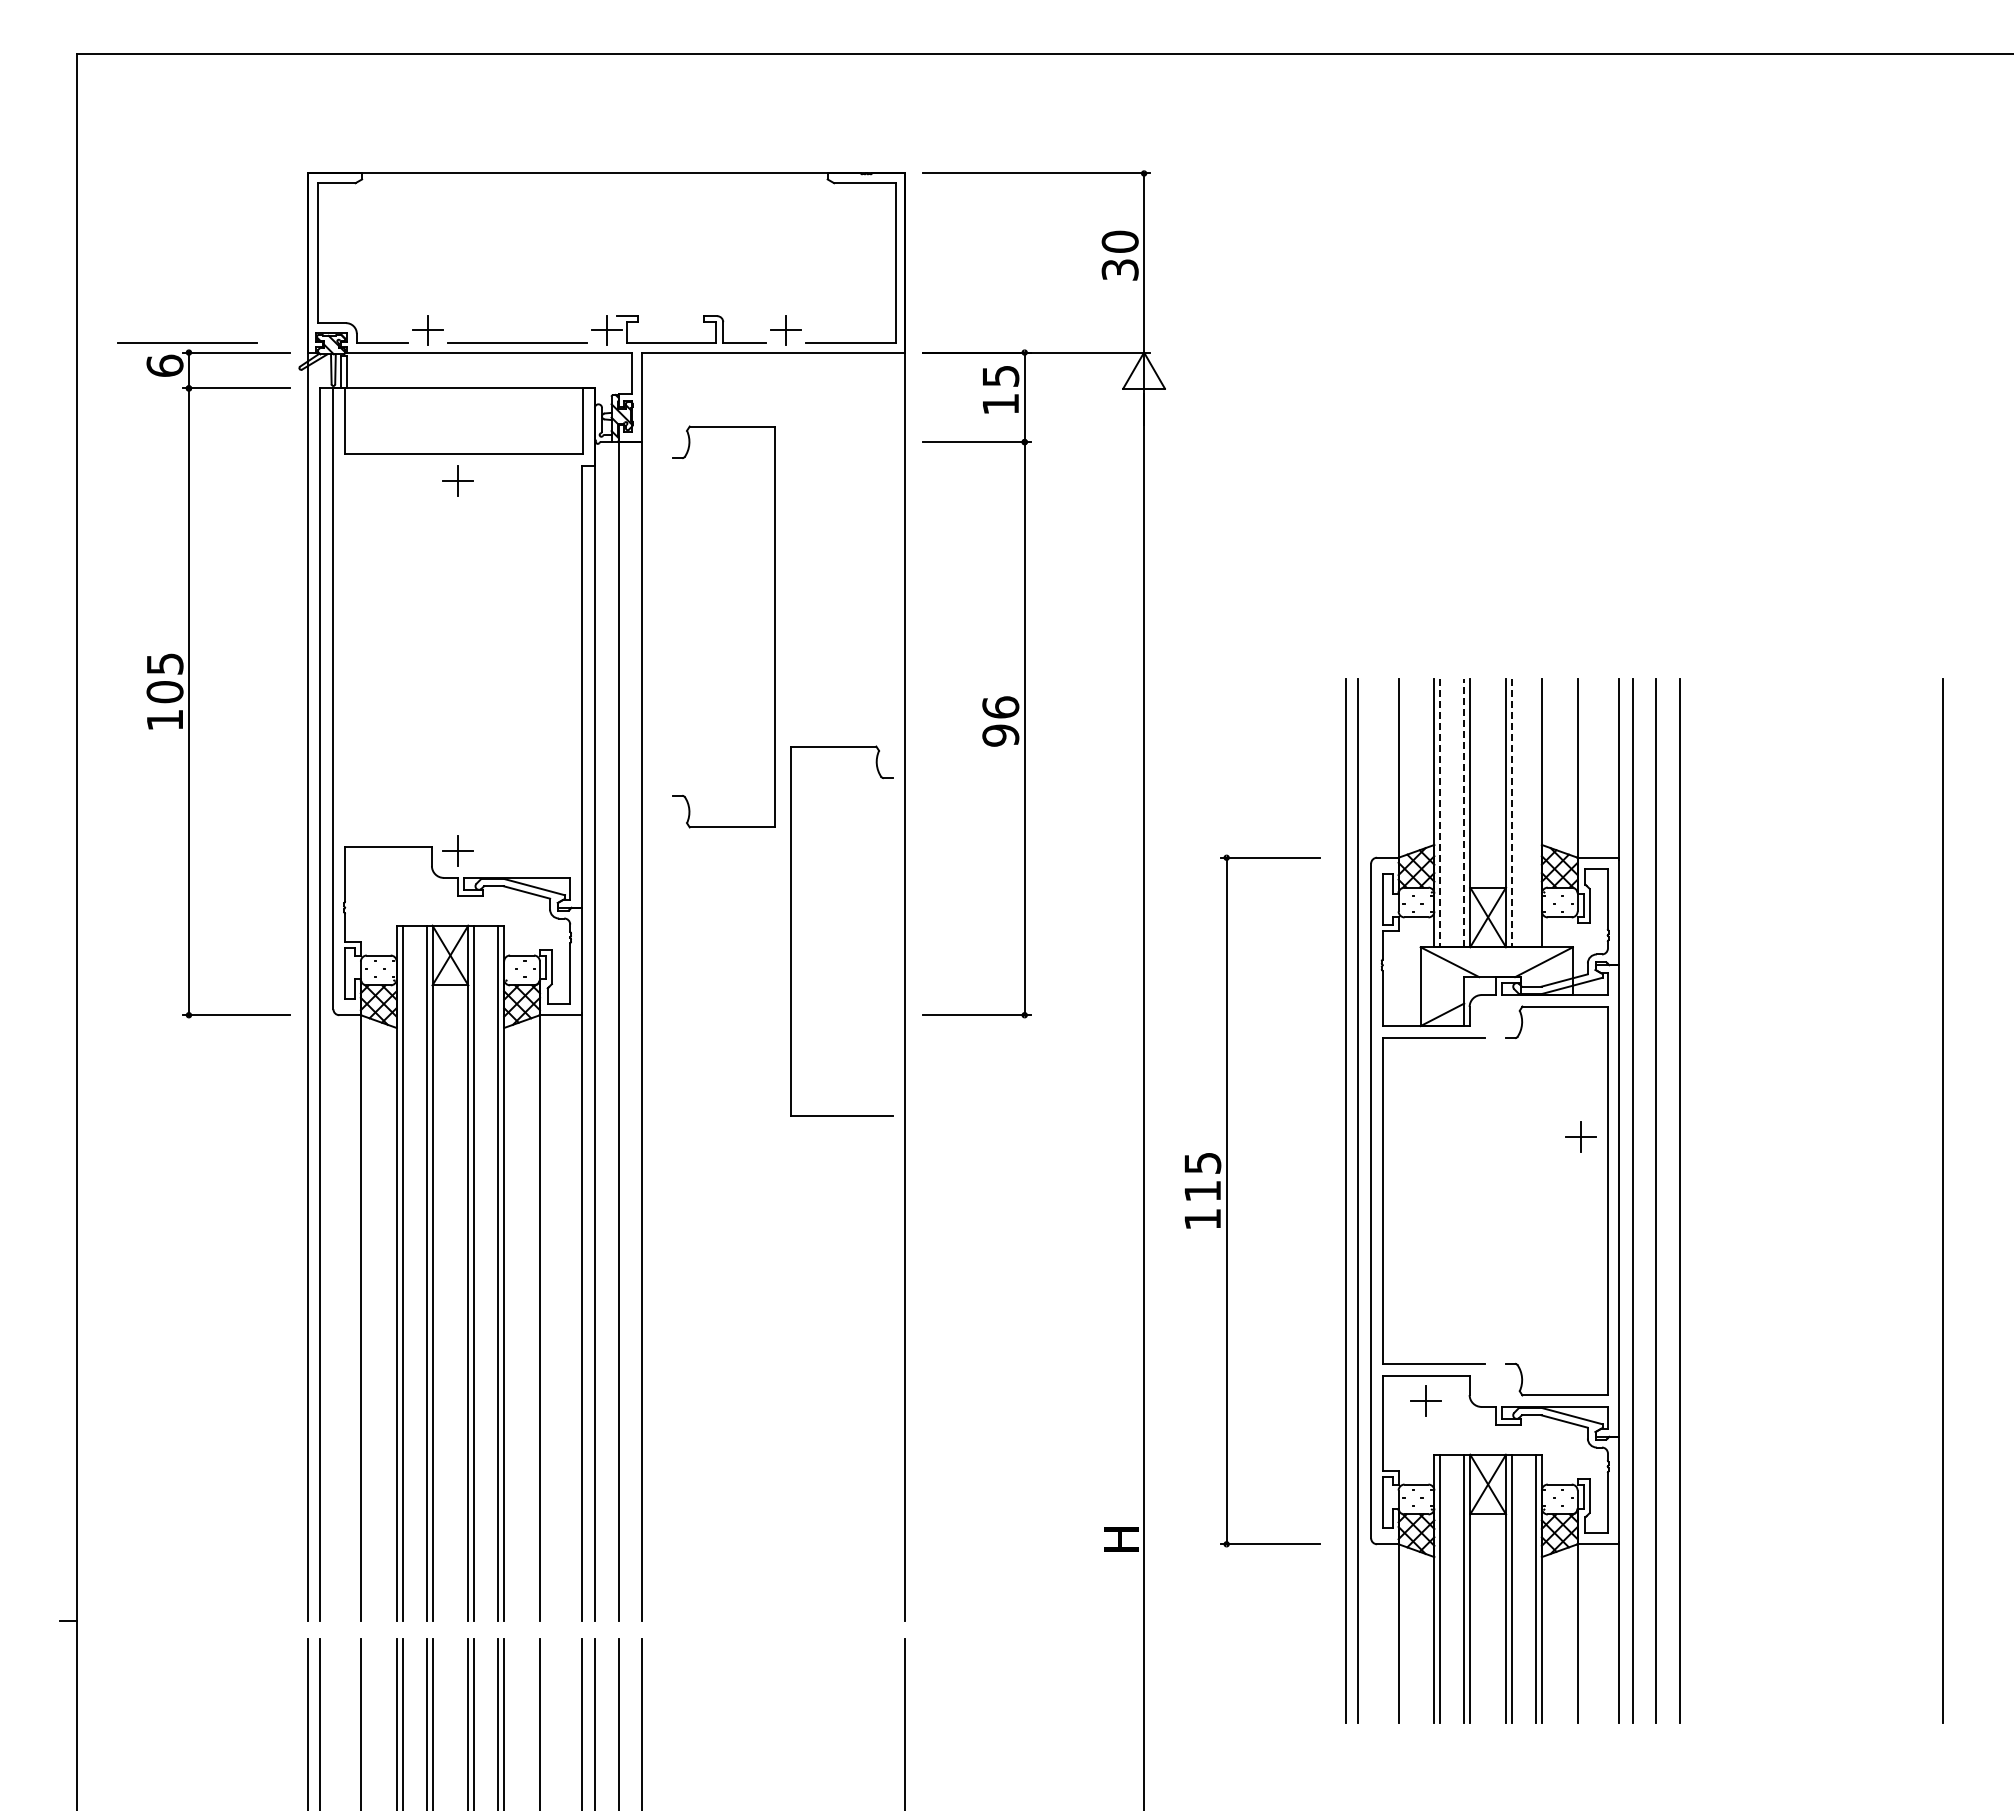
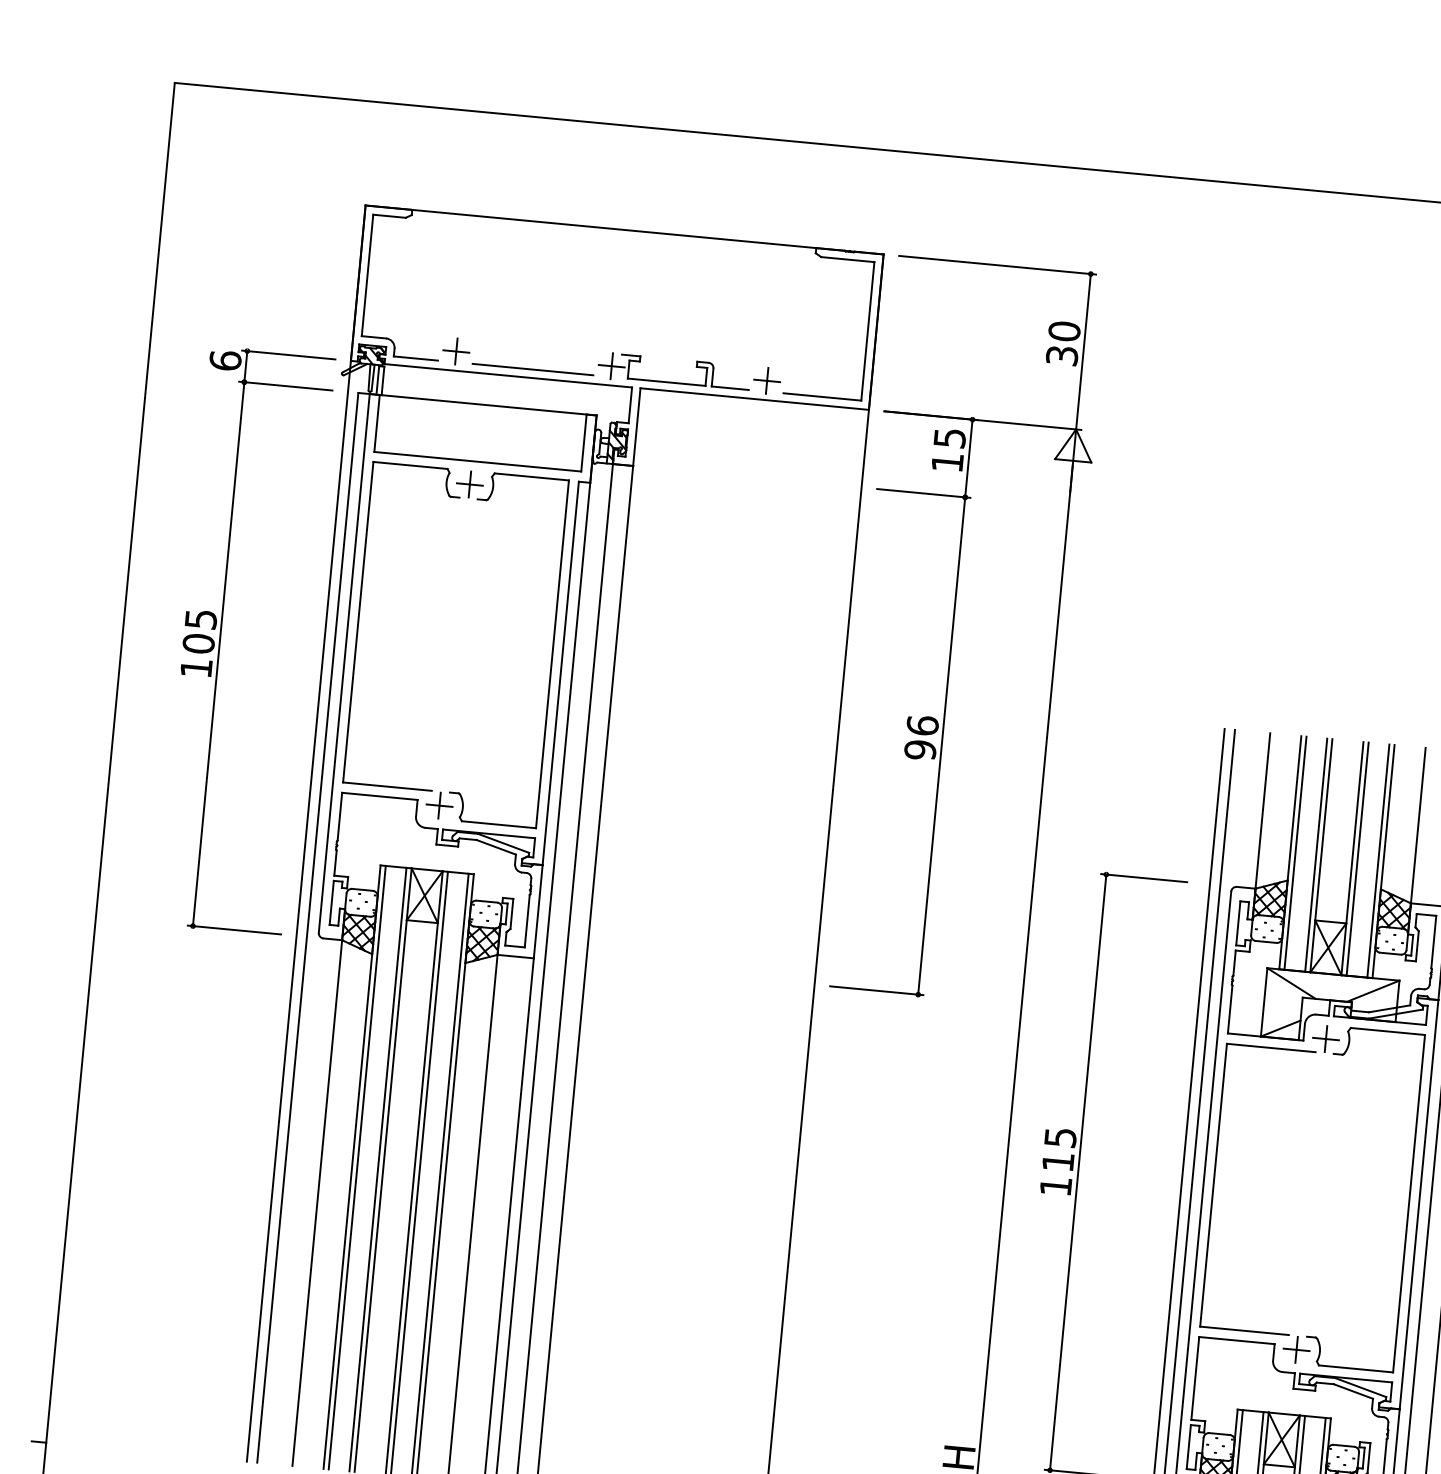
line: (187, 342) -> (246, 342), removed
part: (774, 626) -> (551, 653), moved
line: (1464, 812) -> (1316, 854), dashed -> solid
line: (1535, 812) -> (1378, 860), added
line: (1440, 813) -> (1295, 853), dashed -> solid
line: (1512, 813) -> (1358, 859), dashed -> solid
part: (791, 930) -> (358, 621), moved
part: (1580, 1136) -> (1325, 1038), moved
part: (1425, 1400) -> (1295, 1349), moved

